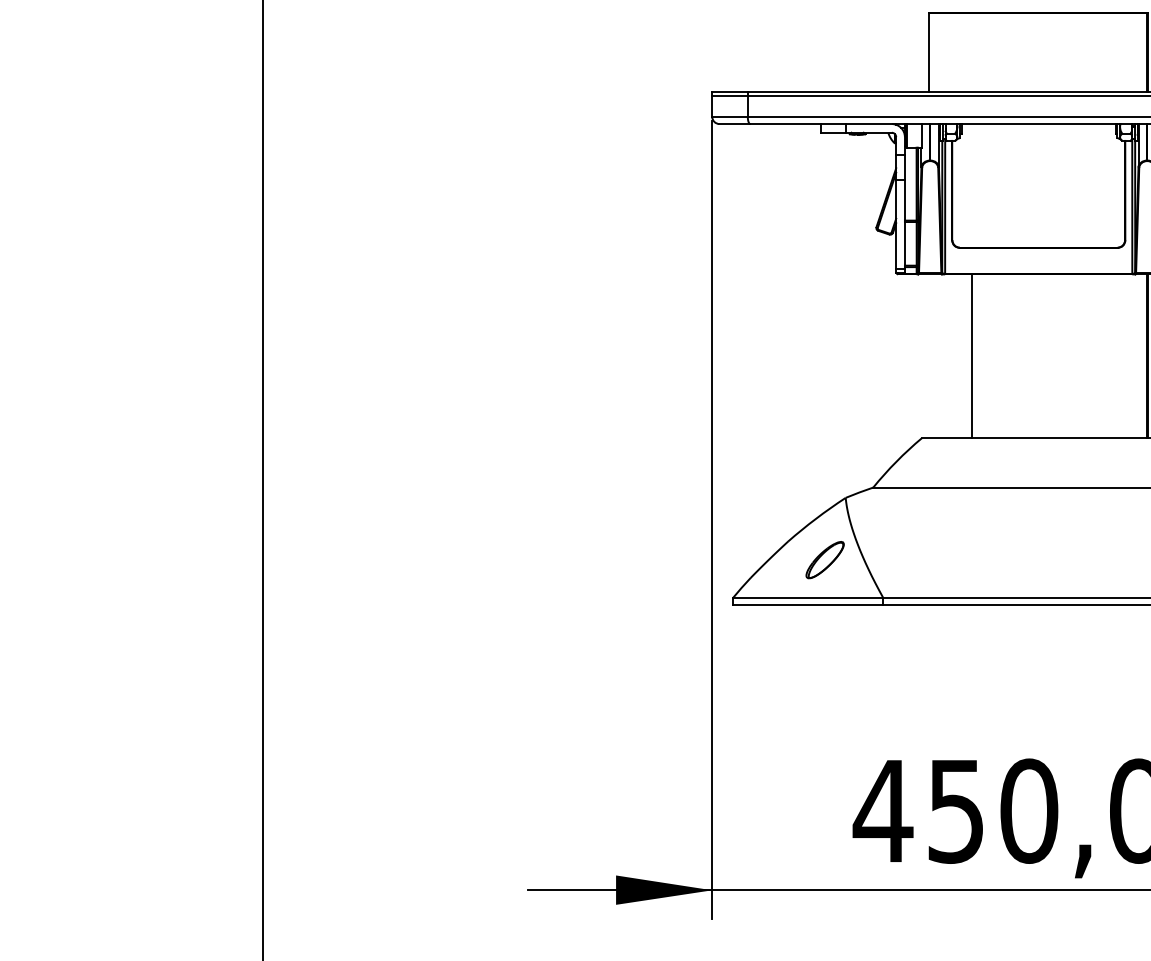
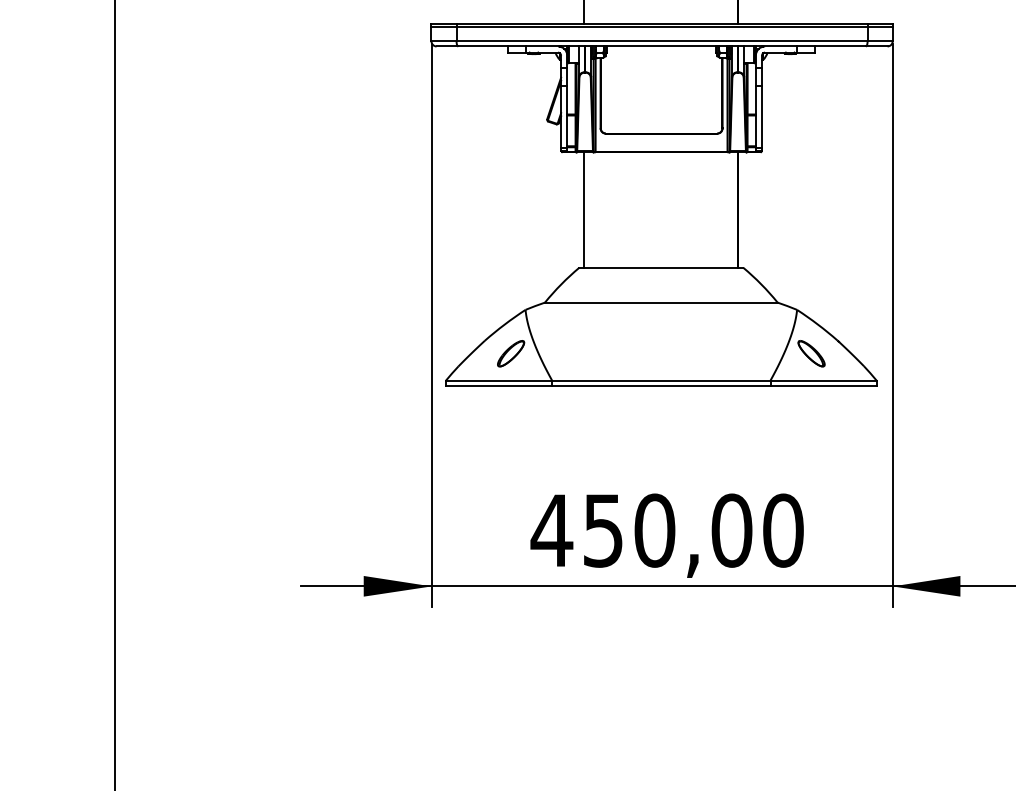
line: (971, 355) -> (584, 209), moved

